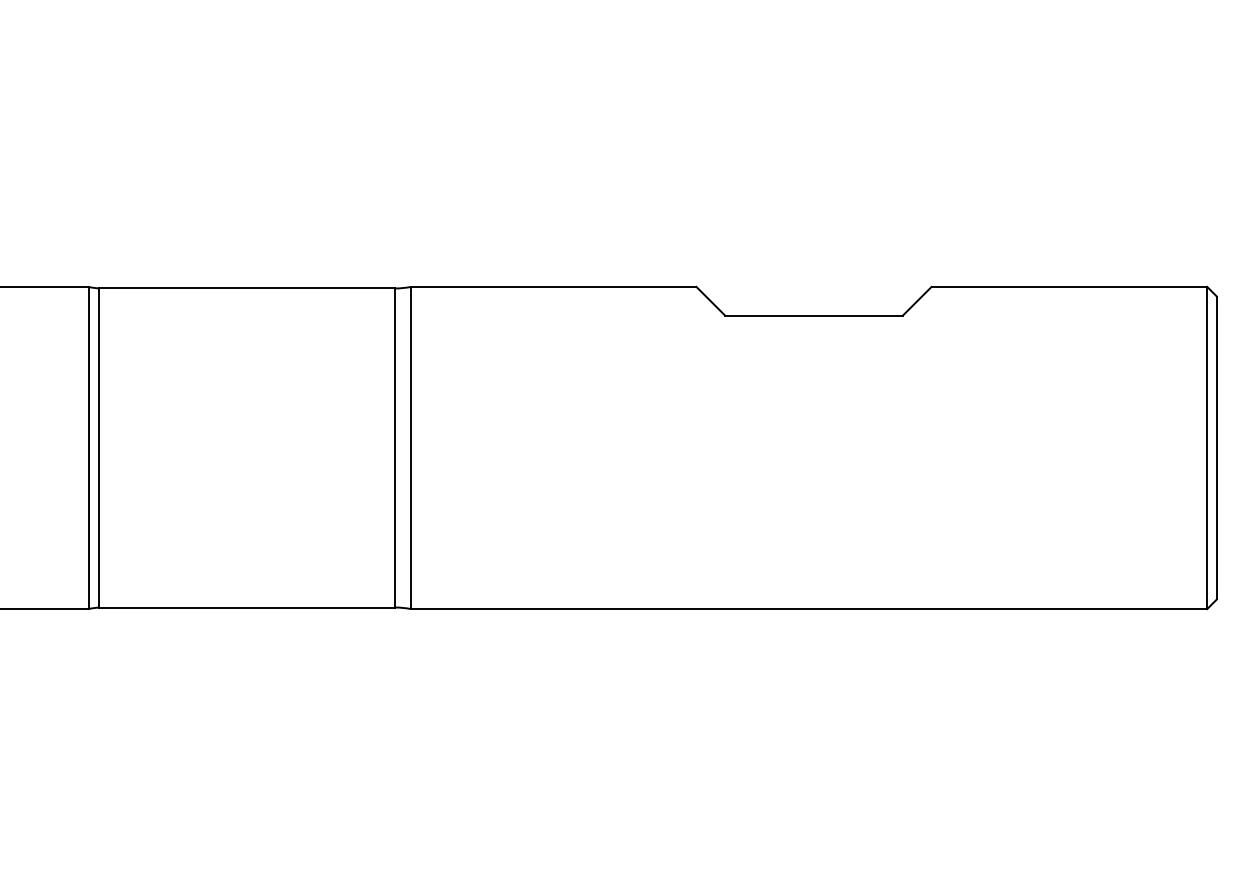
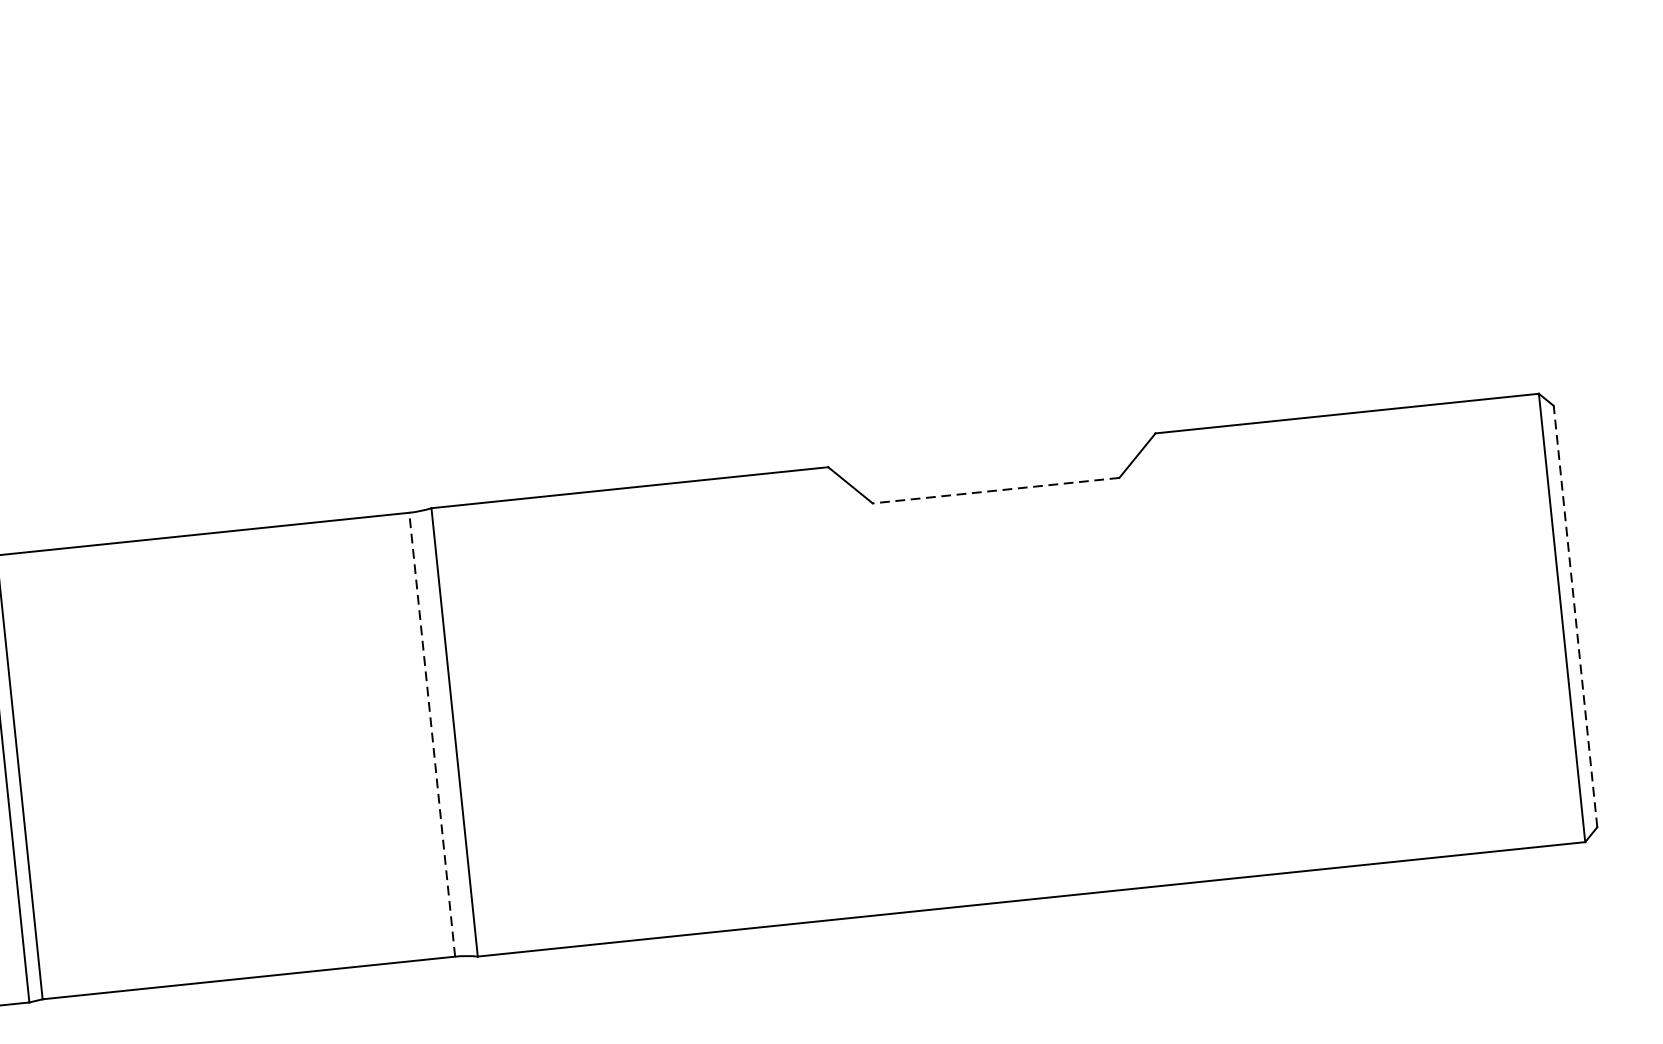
line: (814, 315) -> (996, 490), solid -> dashed
line: (395, 447) -> (432, 733), solid -> dashed
line: (1216, 447) -> (1574, 615), solid -> dashed

